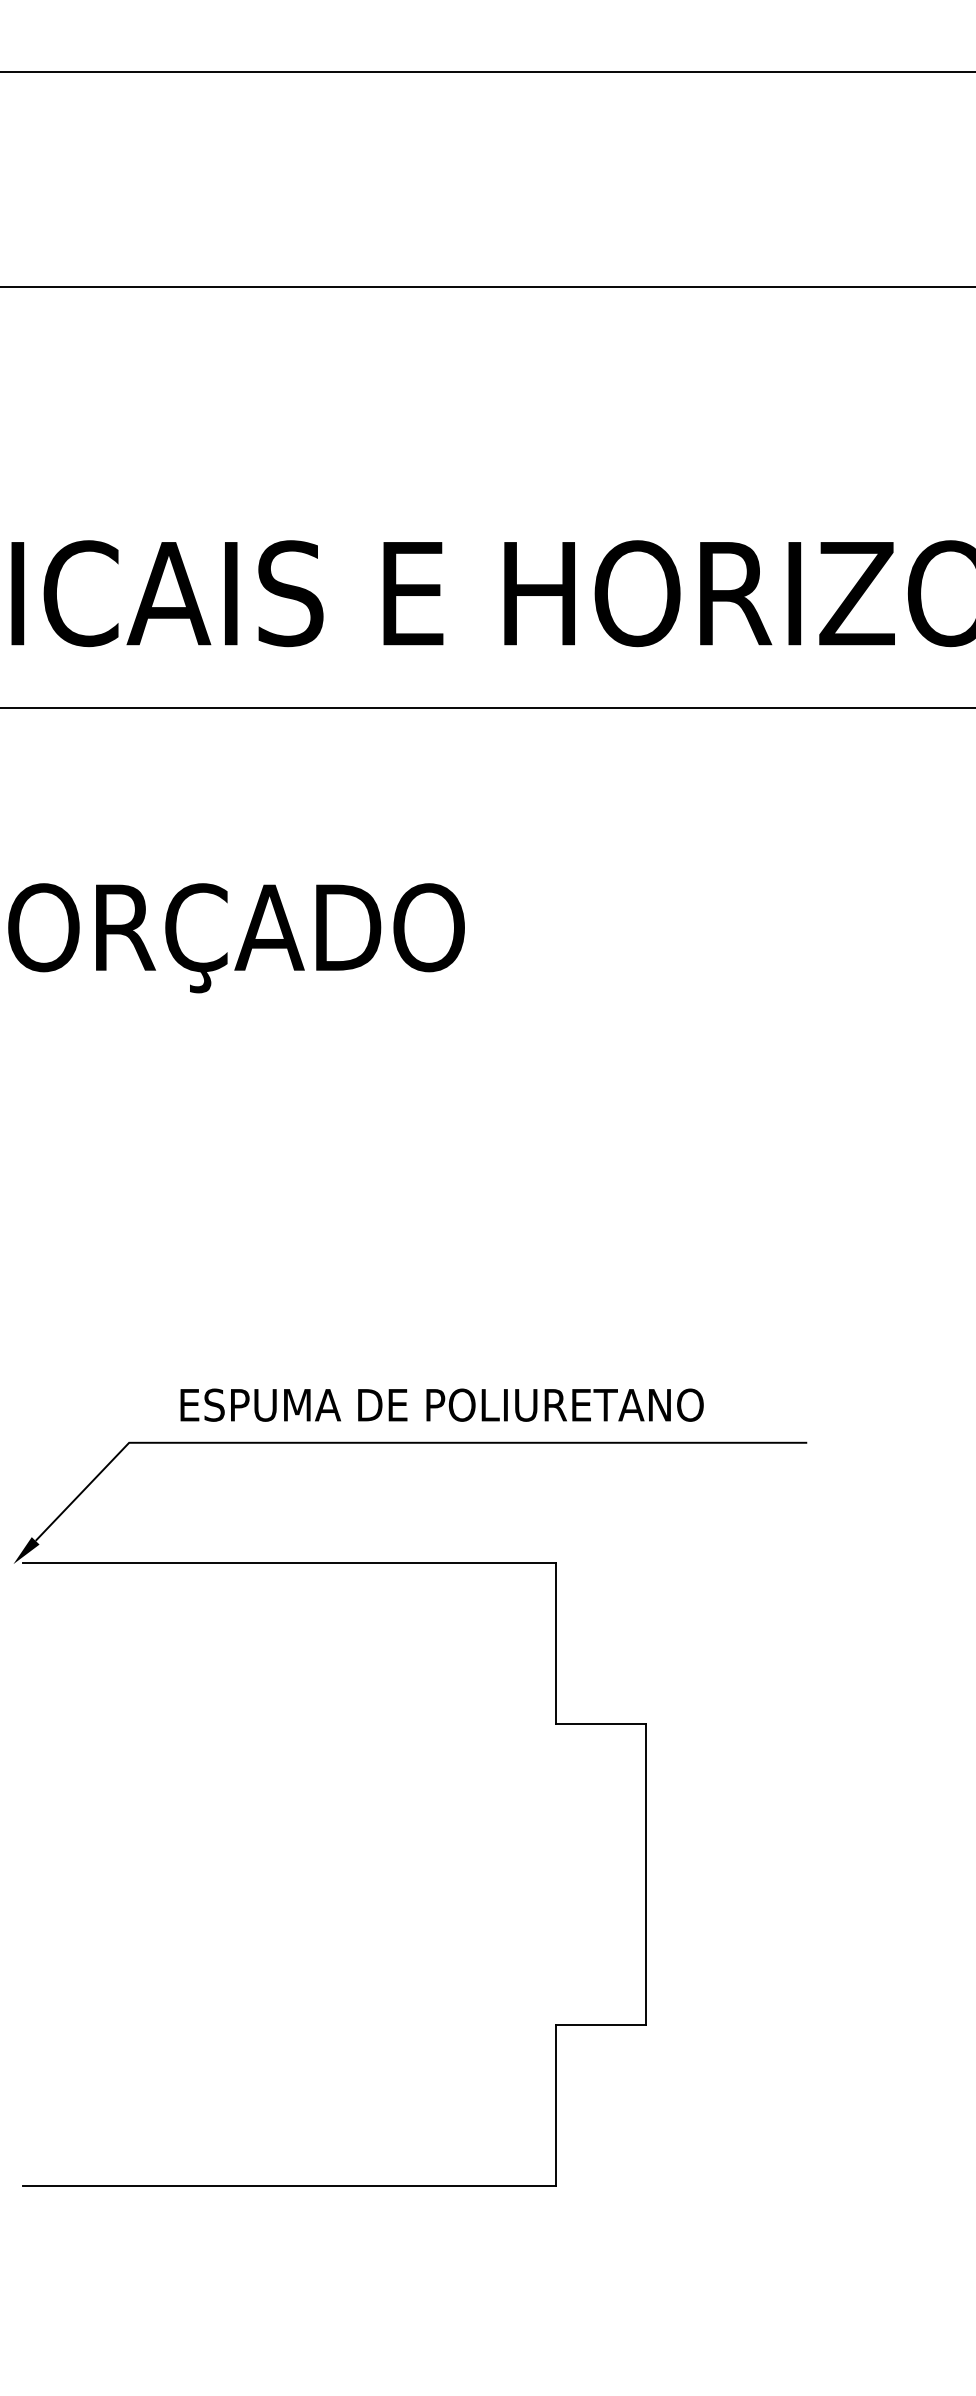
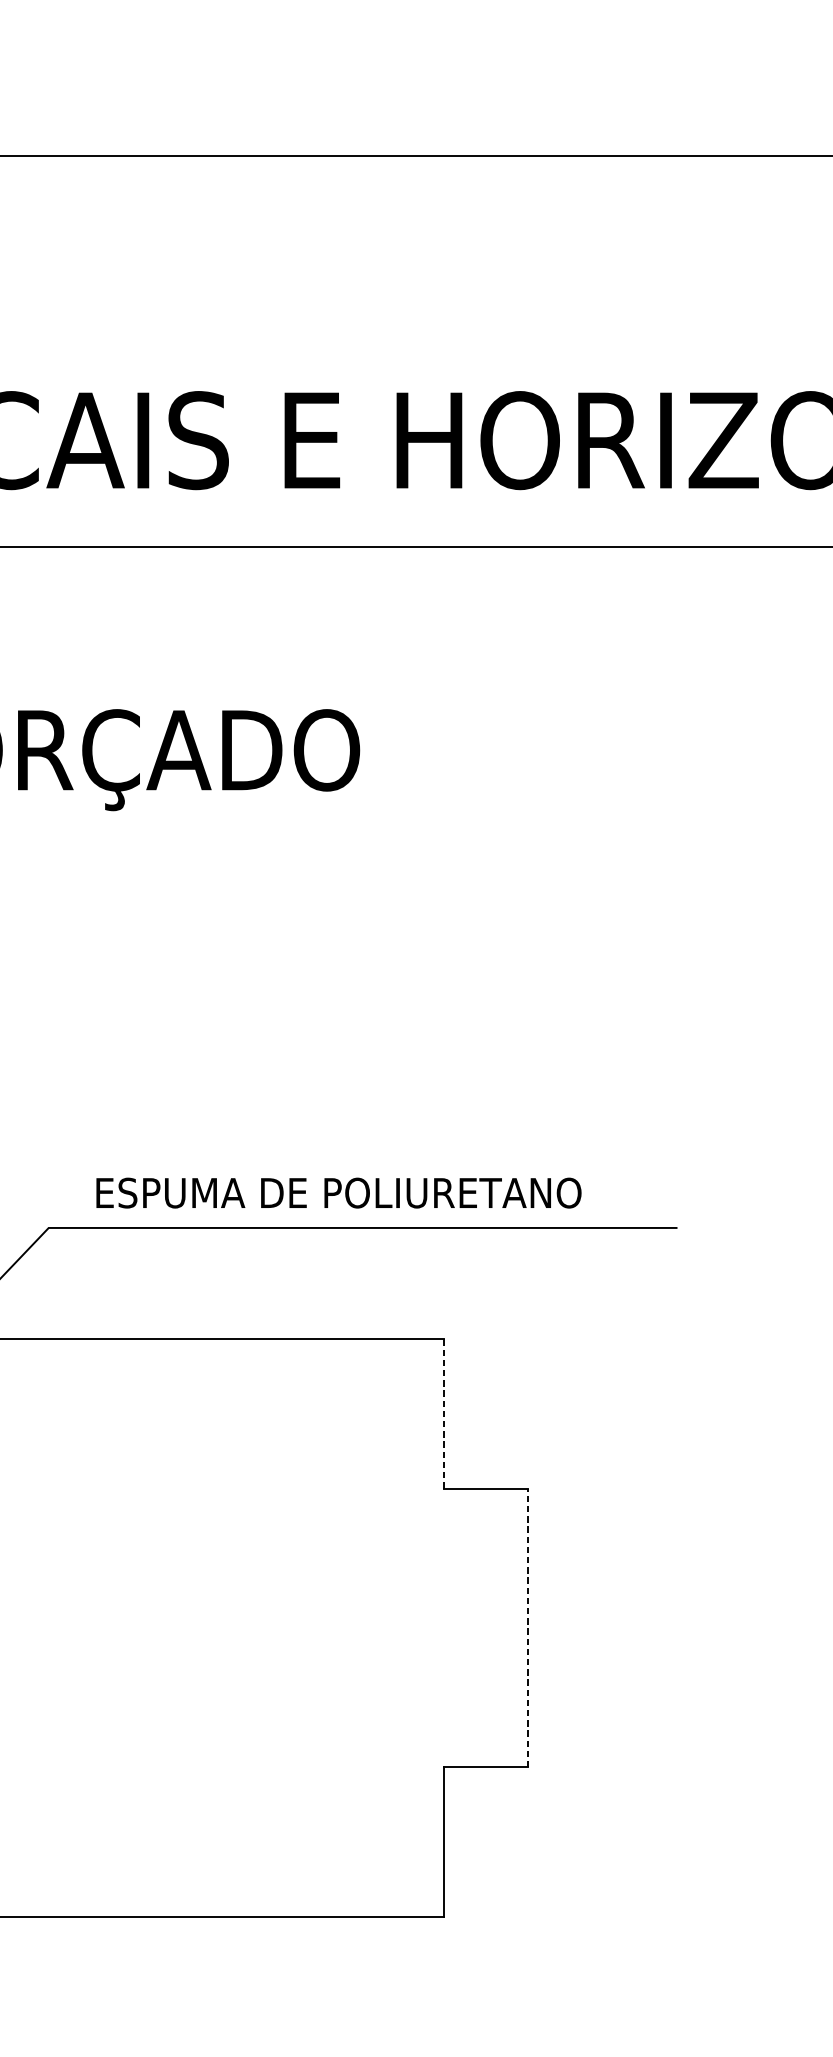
line: (555, 1643) -> (444, 1414), solid -> dashed
line: (645, 1873) -> (527, 1627), solid -> dashed

